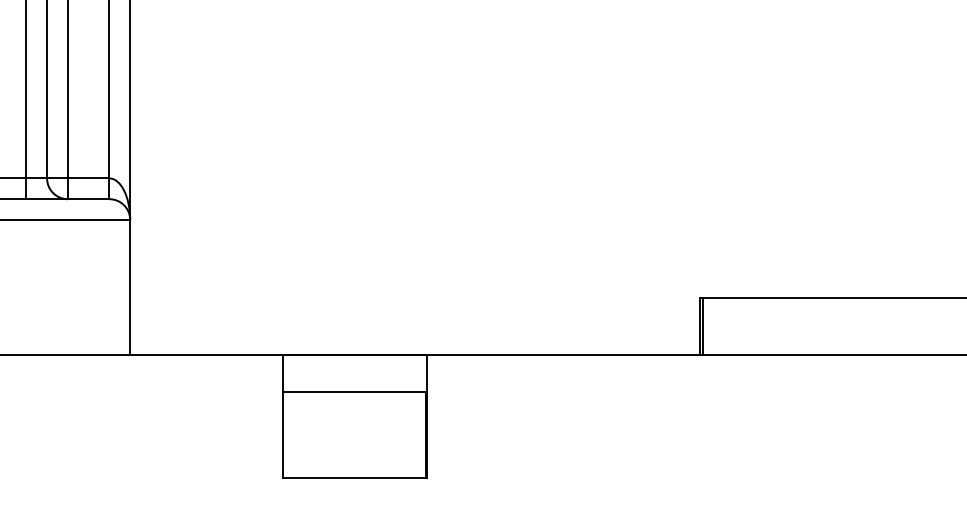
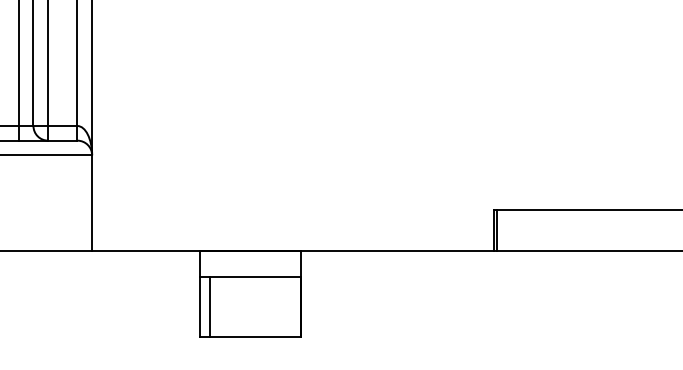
line: (297, 434) -> (210, 306), added

